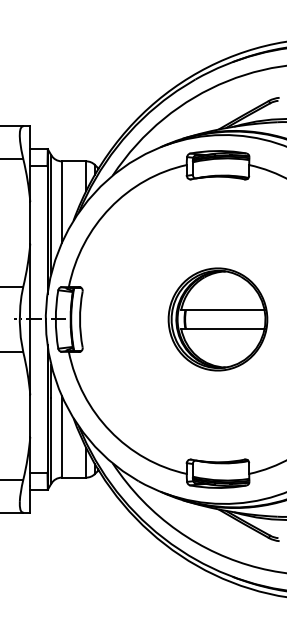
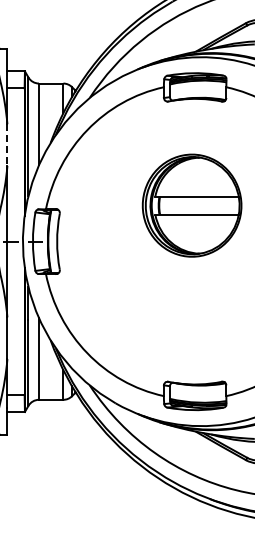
line: (30, 222) -> (7, 144), solid -> dashed
part: (217, 319) -> (191, 205), moved

